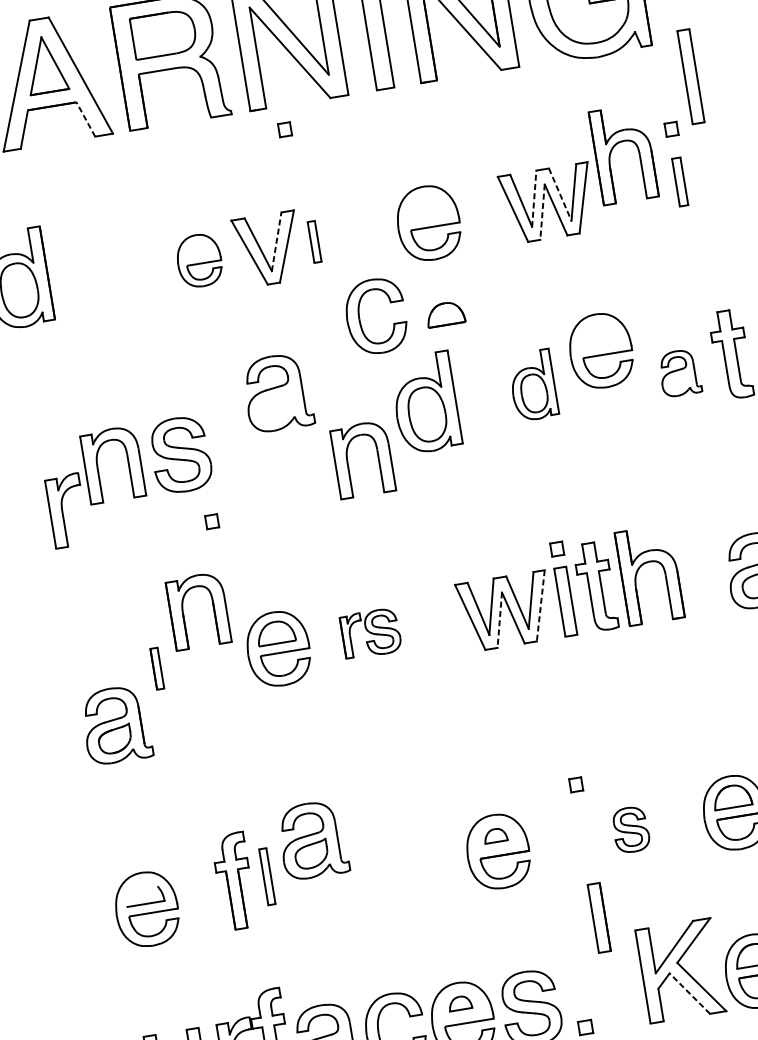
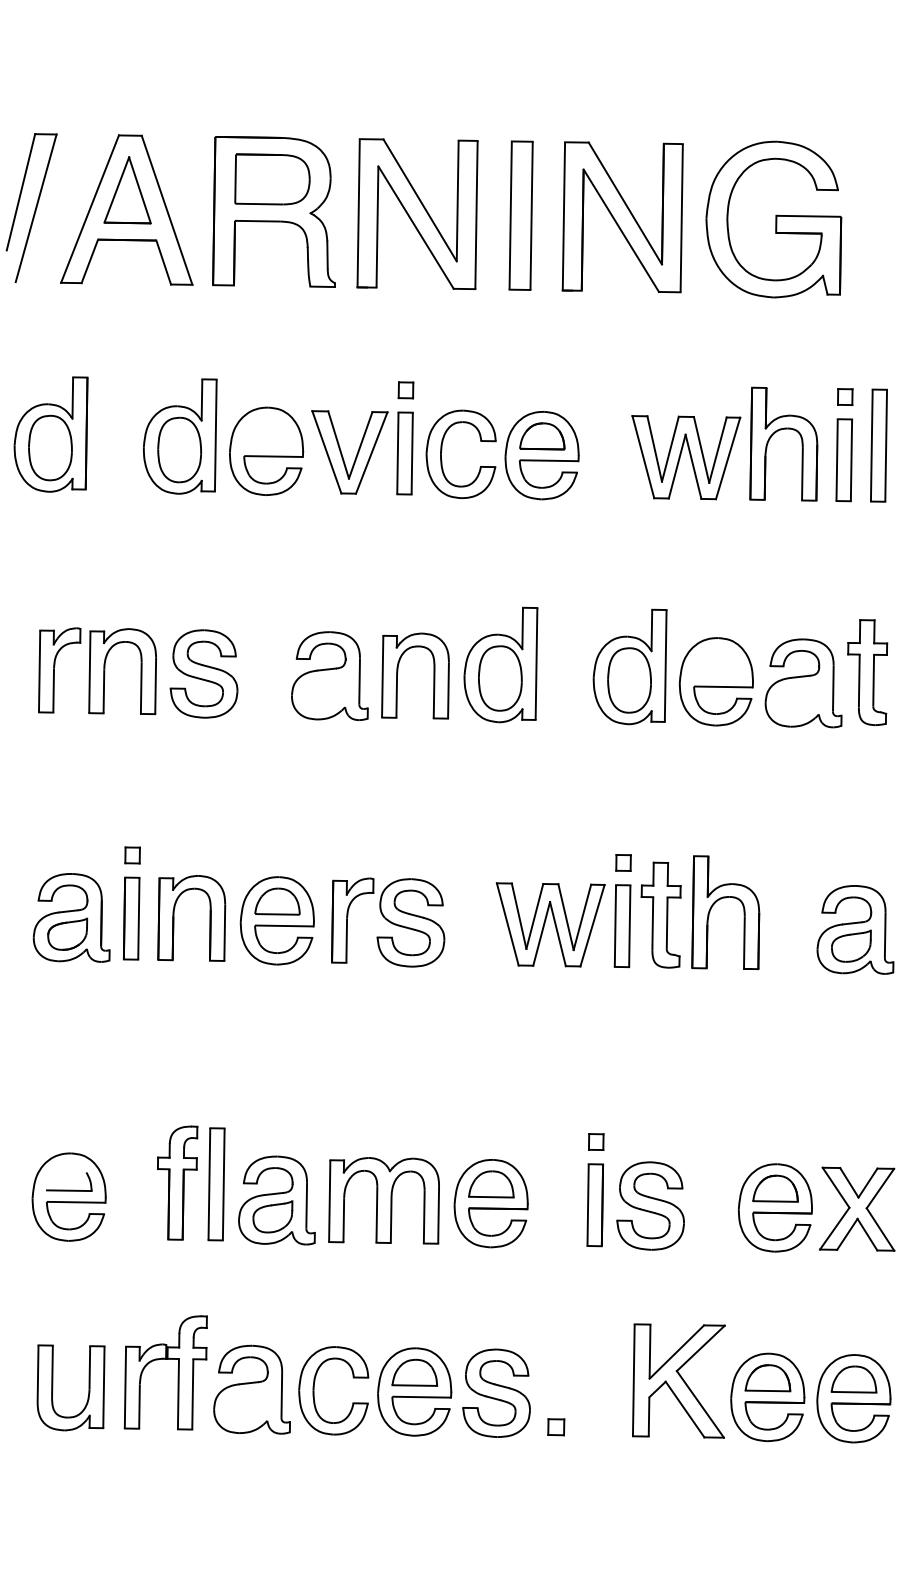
part: (690, 76) -> (878, 445), moved
line: (85, 119) -> (163, 262), dashed -> solid
part: (284, 129) -> (405, 390), moved
part: (614, 147) -> (774, 434), moved
part: (679, 182) -> (843, 460), size x1.43
line: (560, 194) -> (701, 449), dashed -> solid
line: (534, 198) -> (670, 449), dashed -> solid
line: (542, 212) -> (677, 466), dashed -> solid
line: (276, 241) -> (360, 444), dashed -> solid
part: (314, 242) -> (404, 453), size x1.67
part: (199, 260) -> (266, 450), size x1.43
part: (125, 261) -> (180, 436), added
part: (445, 314) -> (542, 436), moved
part: (360, 316) -> (442, 450), moved
part: (600, 350) -> (715, 681), moved
part: (679, 373) -> (803, 683), size x1.67
part: (532, 385) -> (629, 666), size x1.43
part: (277, 392) -> (329, 675), moved
part: (348, 459) -> (398, 672), moved
part: (66, 511) -> (59, 670), moved
part: (212, 521) -> (132, 855), moved
line: (540, 606) -> (592, 926), dashed -> solid
part: (184, 614) -> (174, 918), moved
line: (499, 619) -> (541, 933), dashed -> solid
part: (370, 633) -> (388, 922), size x1.67
part: (157, 668) -> (131, 918), size x1.67
part: (115, 725) -> (71, 917), moved
part: (630, 829) -> (650, 1205), size x1.67
part: (495, 835) -> (491, 1184), size x1.67
part: (312, 840) -> (276, 1200), moved
part: (408, 865) -> (383, 1200), added
part: (267, 876) -> (216, 1184), size x1.67
part: (598, 918) -> (594, 1205), moved
line: (690, 993) -> (685, 1409), dashed -> solid
part: (459, 1003) -> (414, 1372), size x1.67

